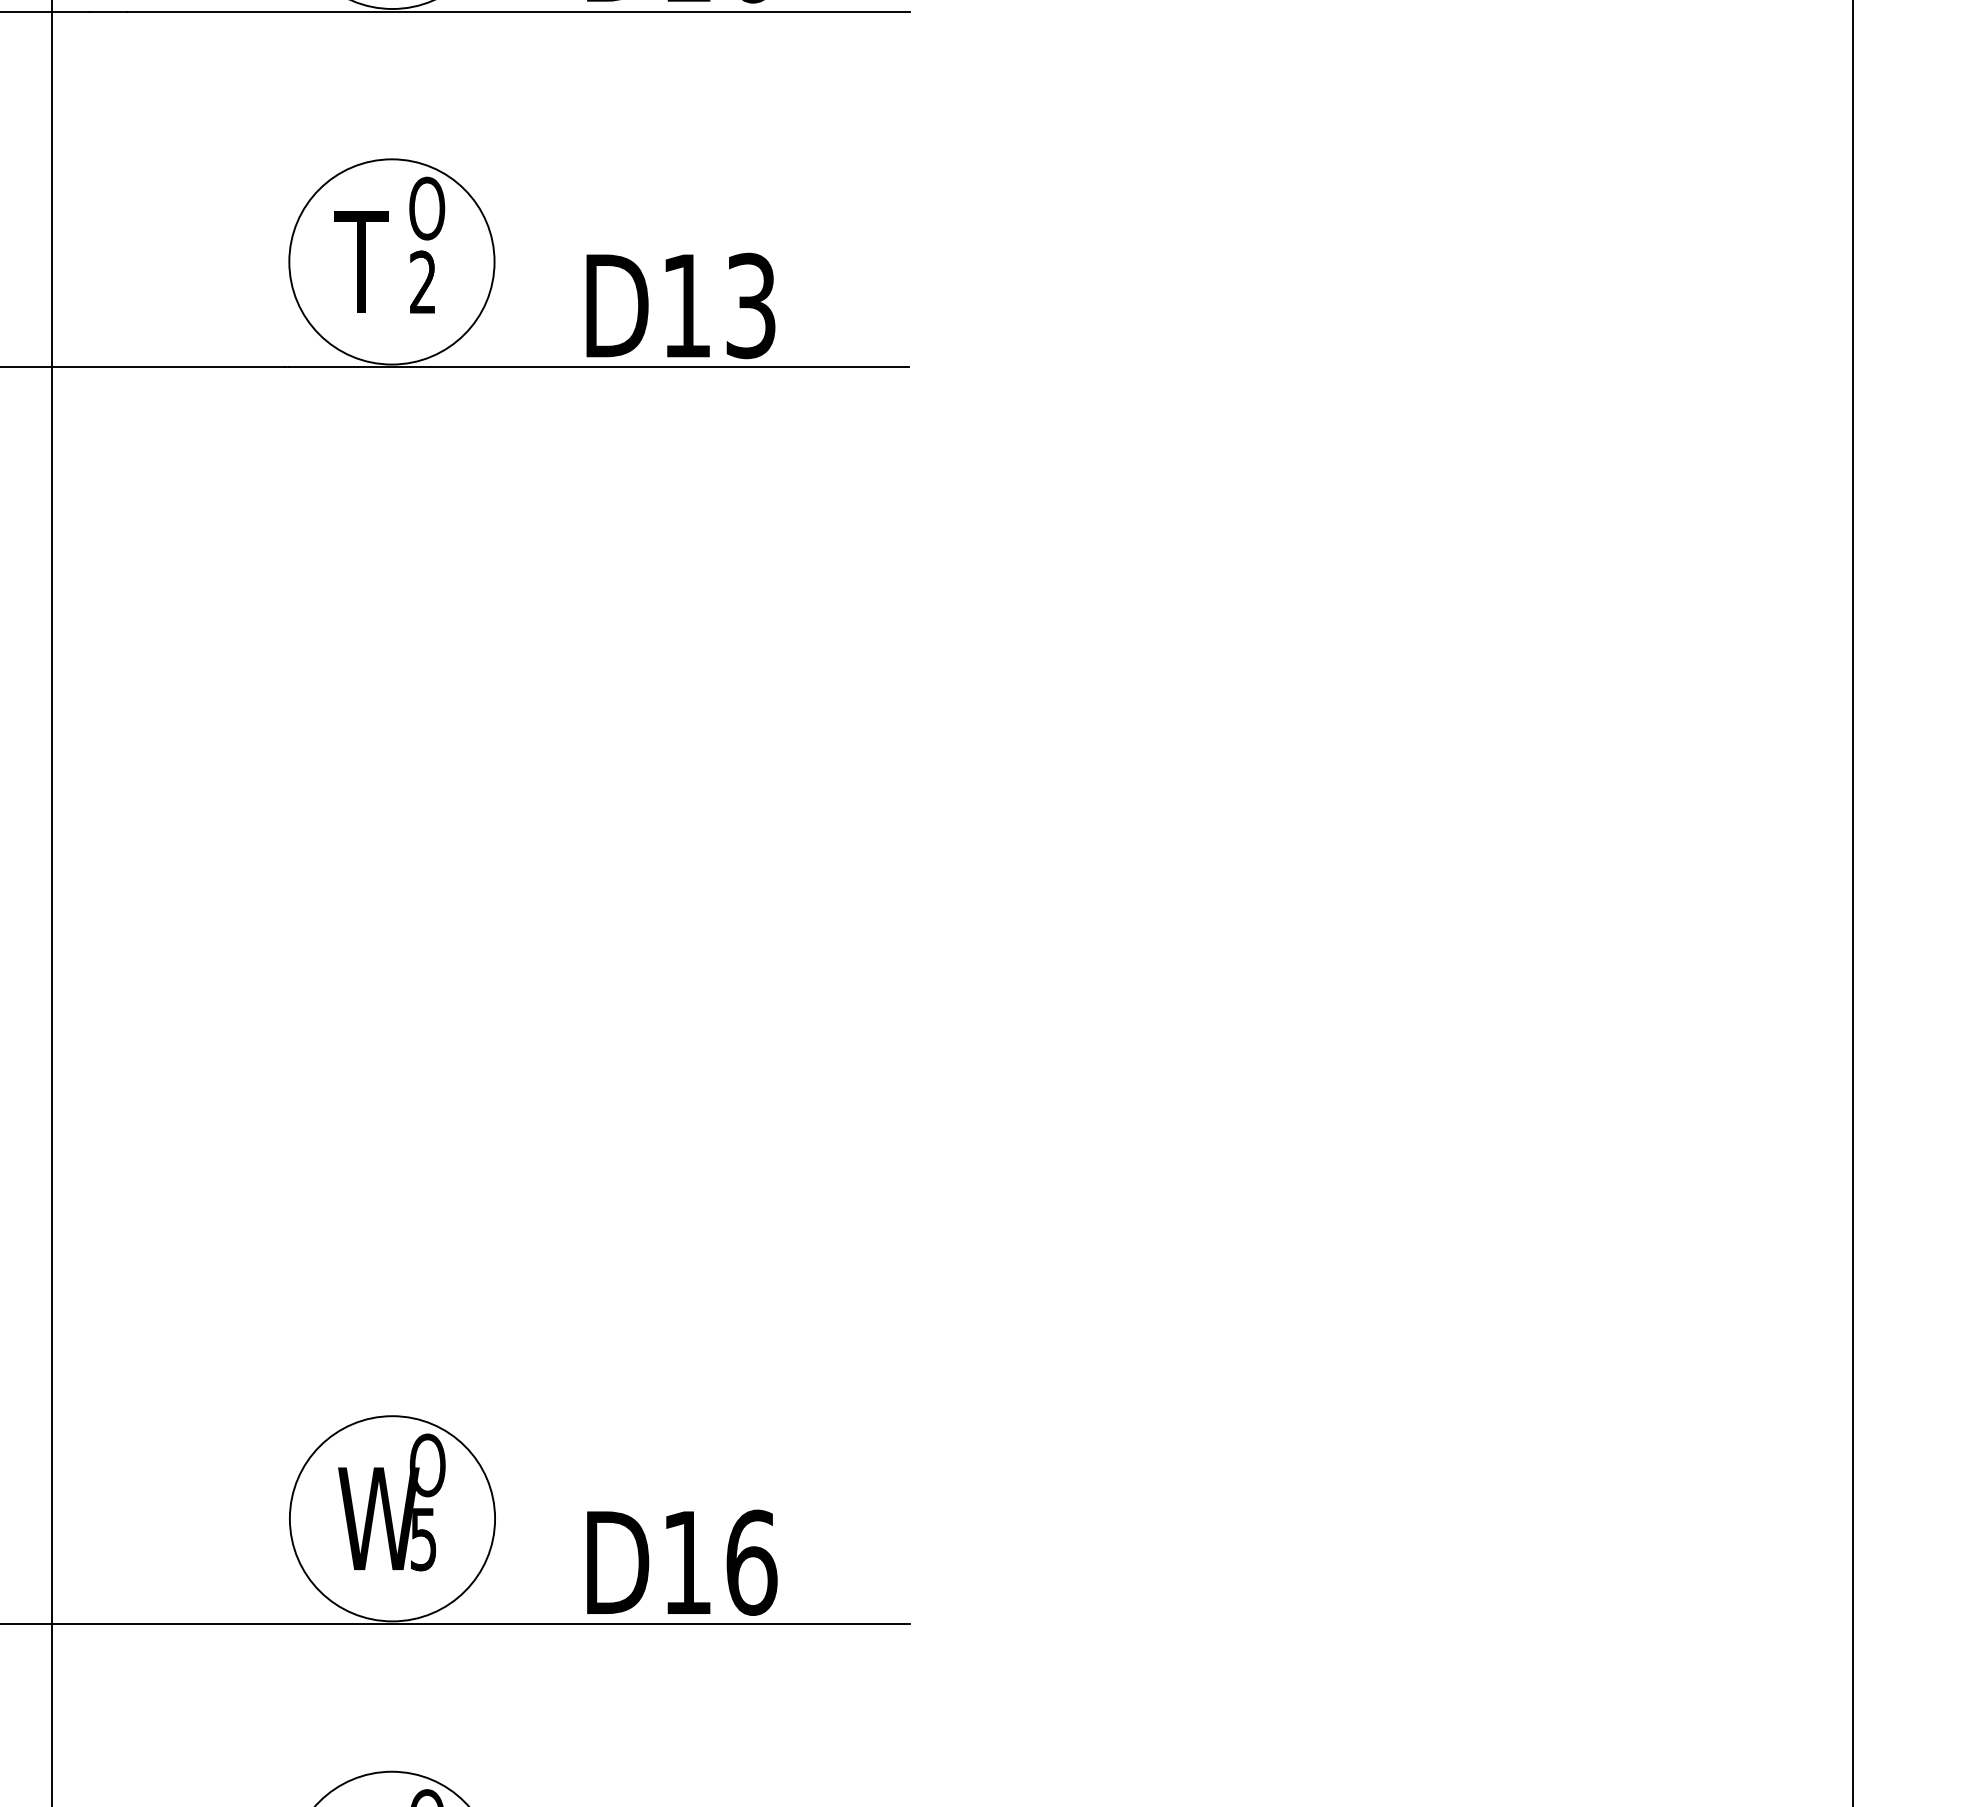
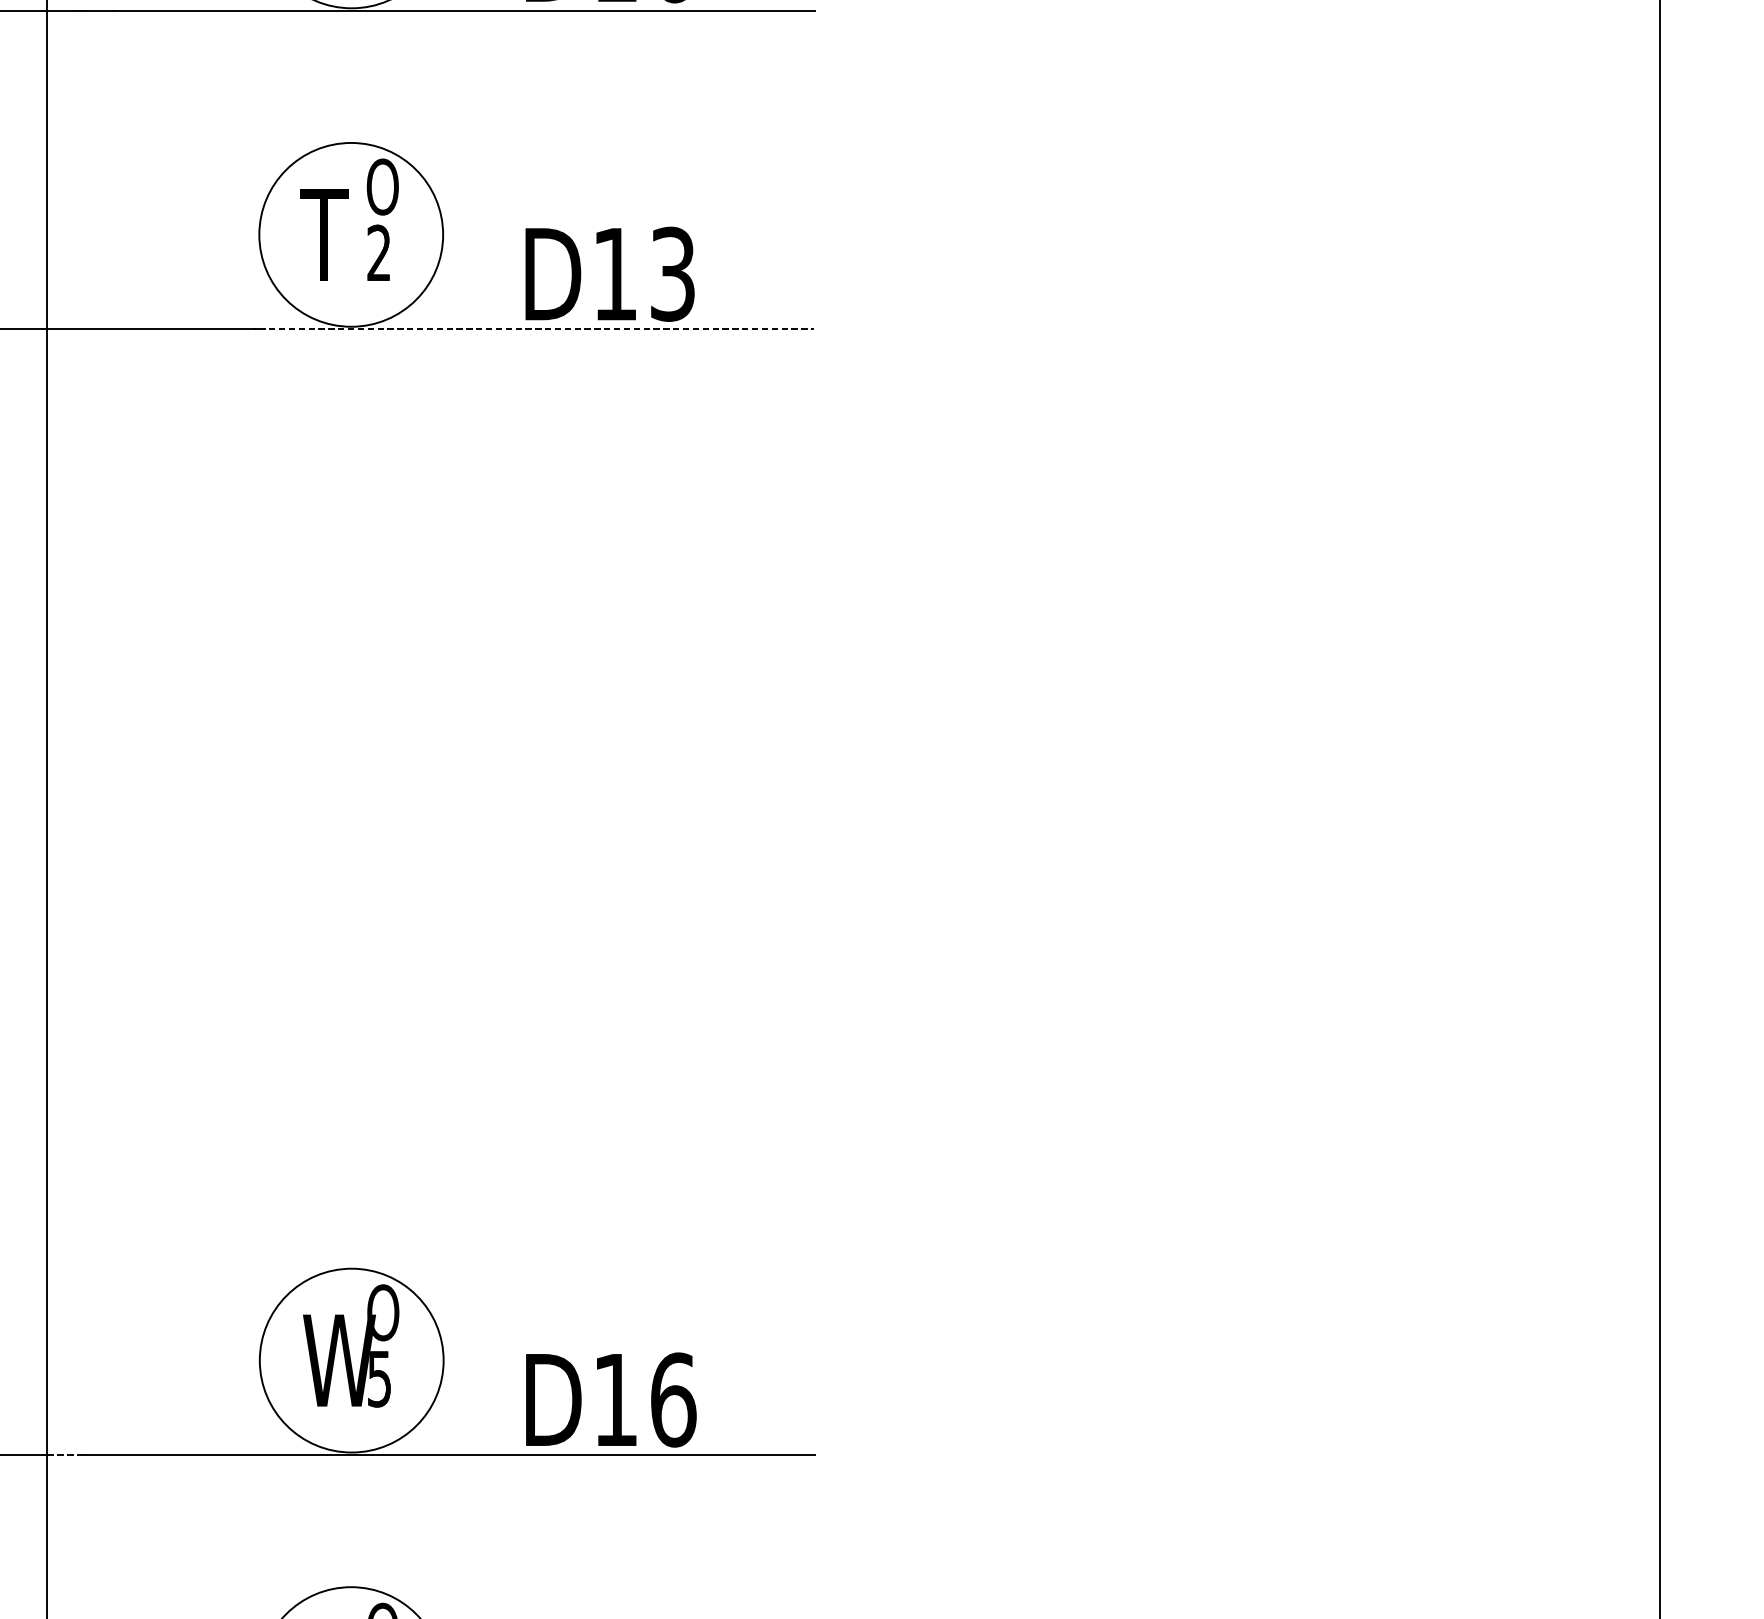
line: (599, 367) -> (537, 329), solid -> dashed
line: (71, 1624) -> (64, 1455), solid -> dashed

